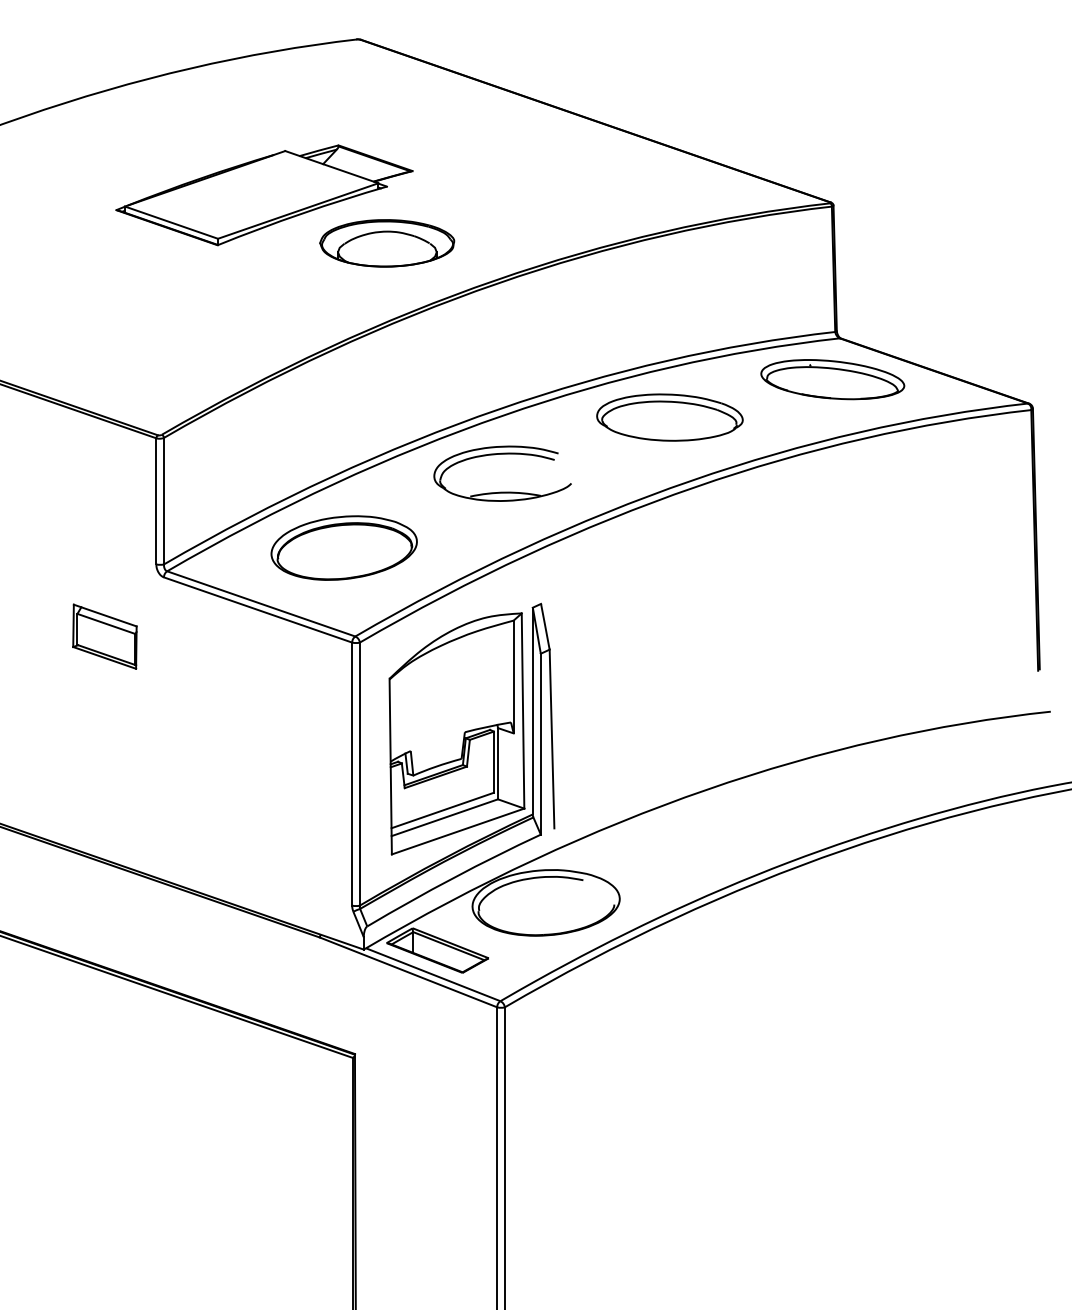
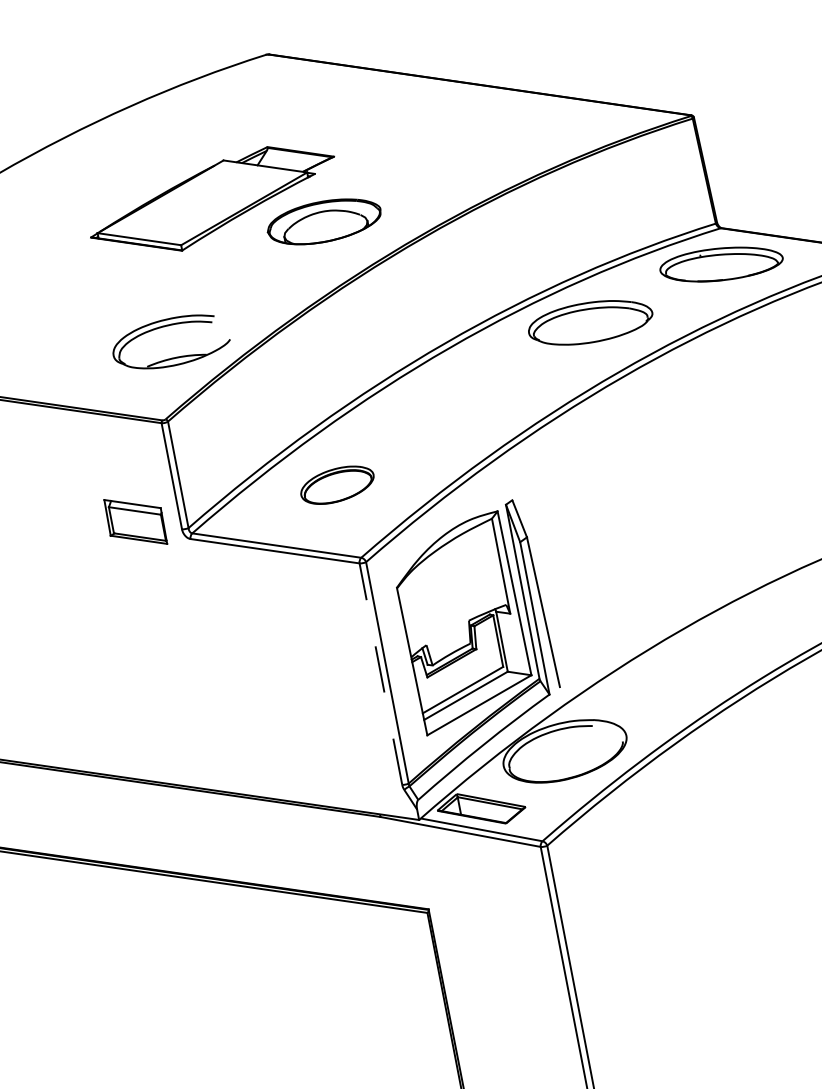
part: (502, 491) -> (173, 357), moved
part: (343, 547) -> (336, 484), size x0.6
part: (104, 636) -> (135, 521), moved
line: (352, 774) -> (381, 674), solid -> dashed

